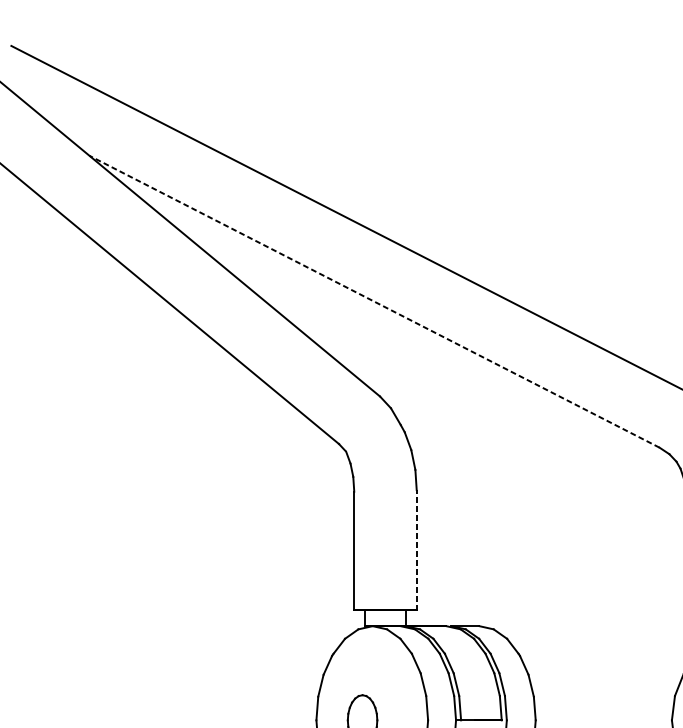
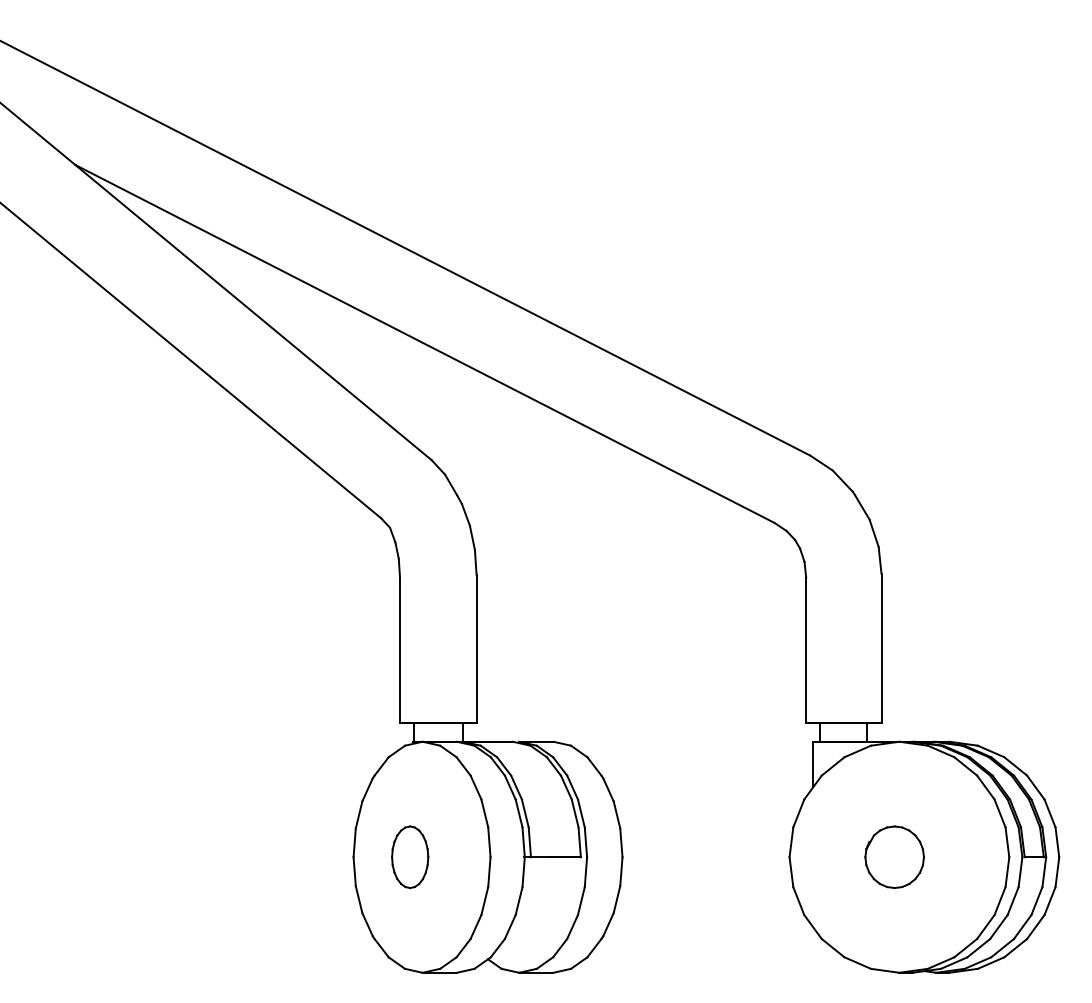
line: (374, 301) -> (424, 343), dashed -> solid
line: (416, 550) -> (476, 648), dashed -> solid

